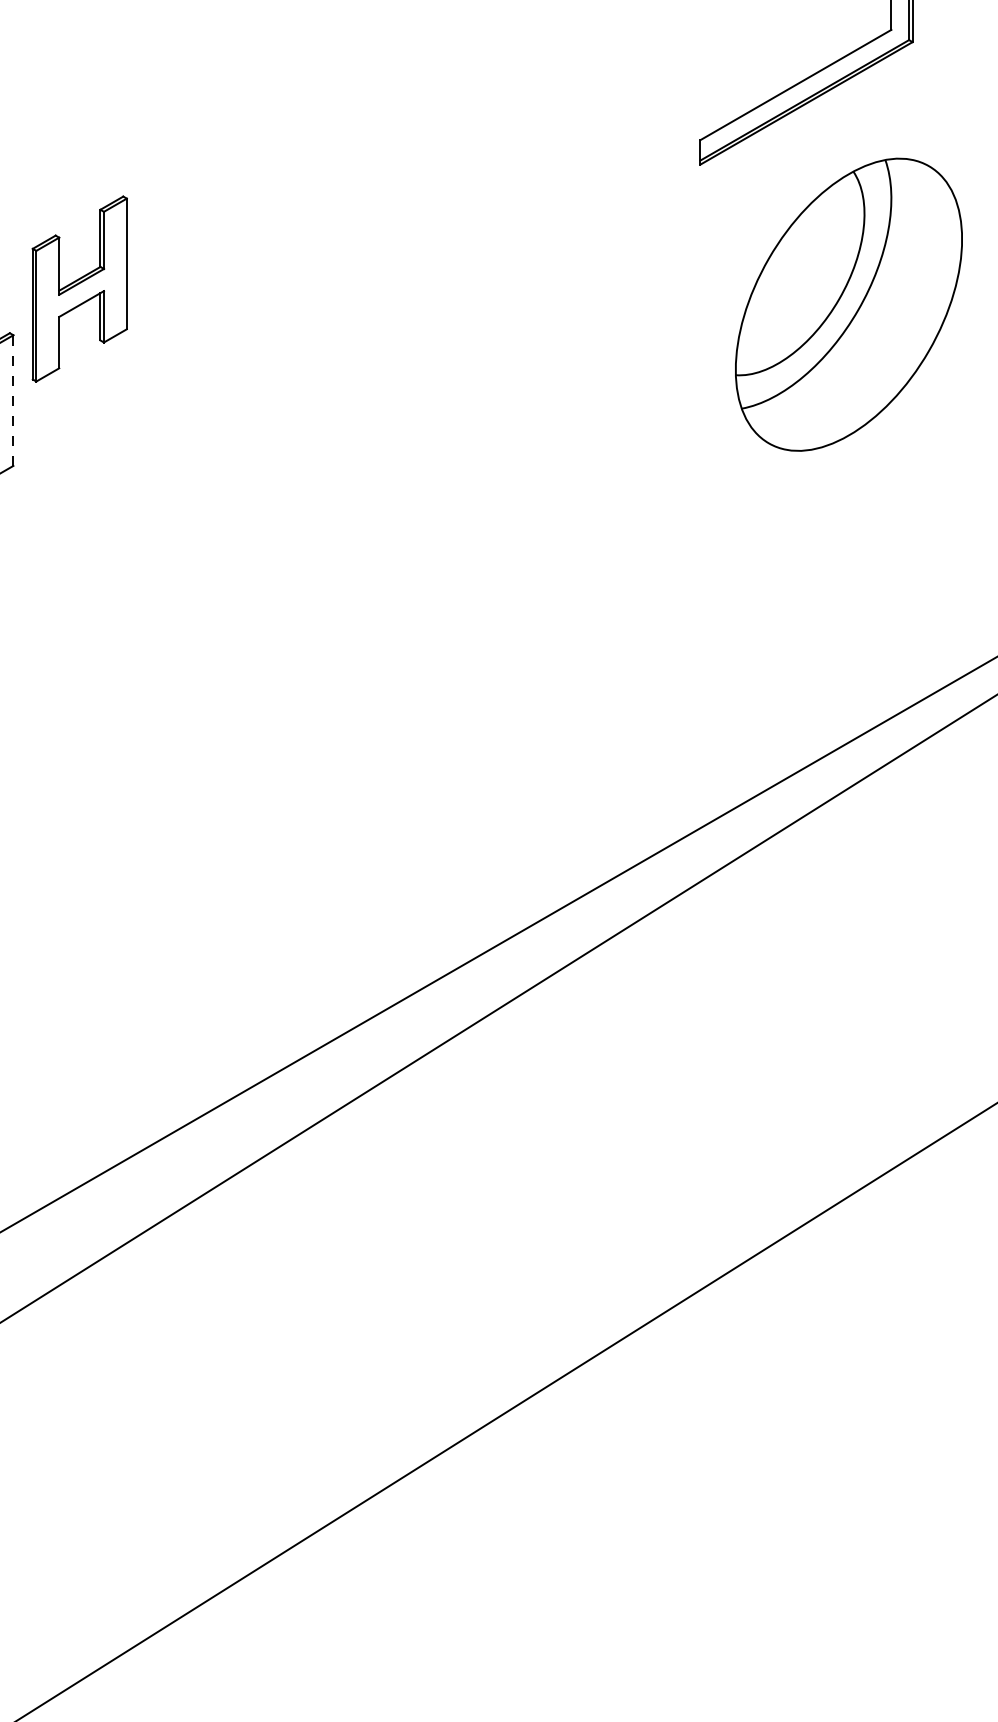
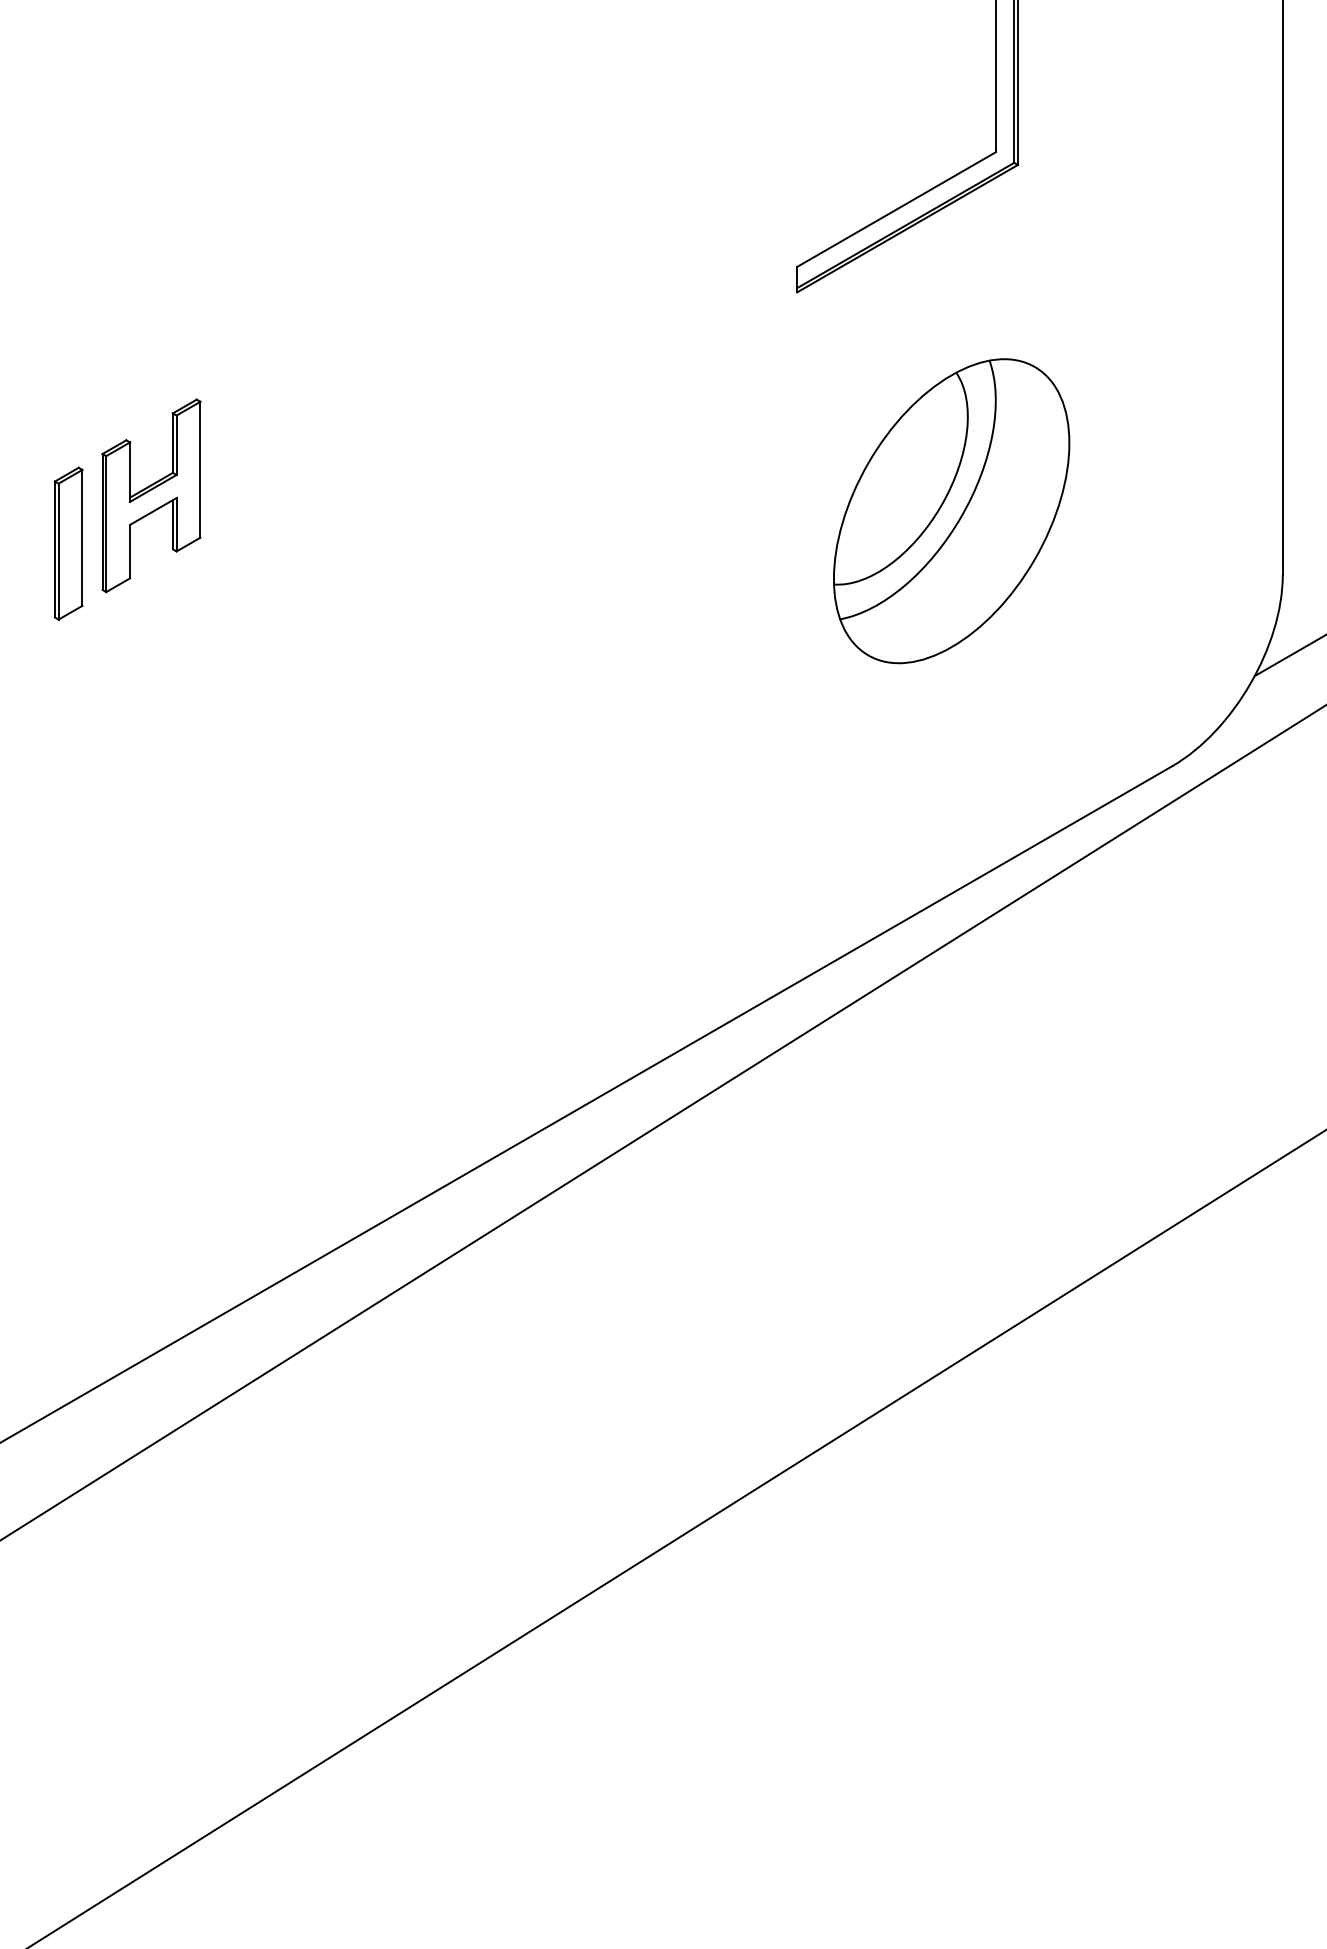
part: (79, 288) -> (151, 495), moved
part: (848, 305) -> (951, 511), moved
line: (13, 400) -> (82, 537), dashed -> solid

